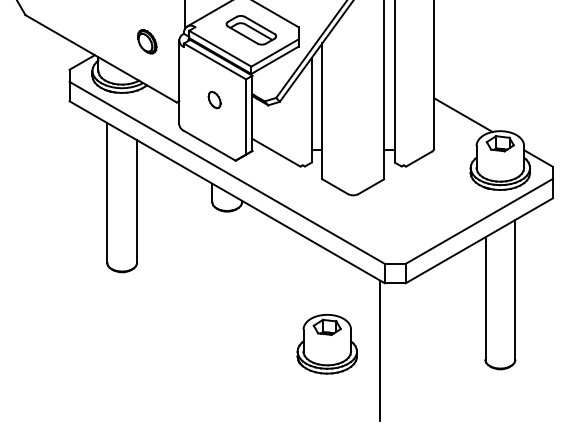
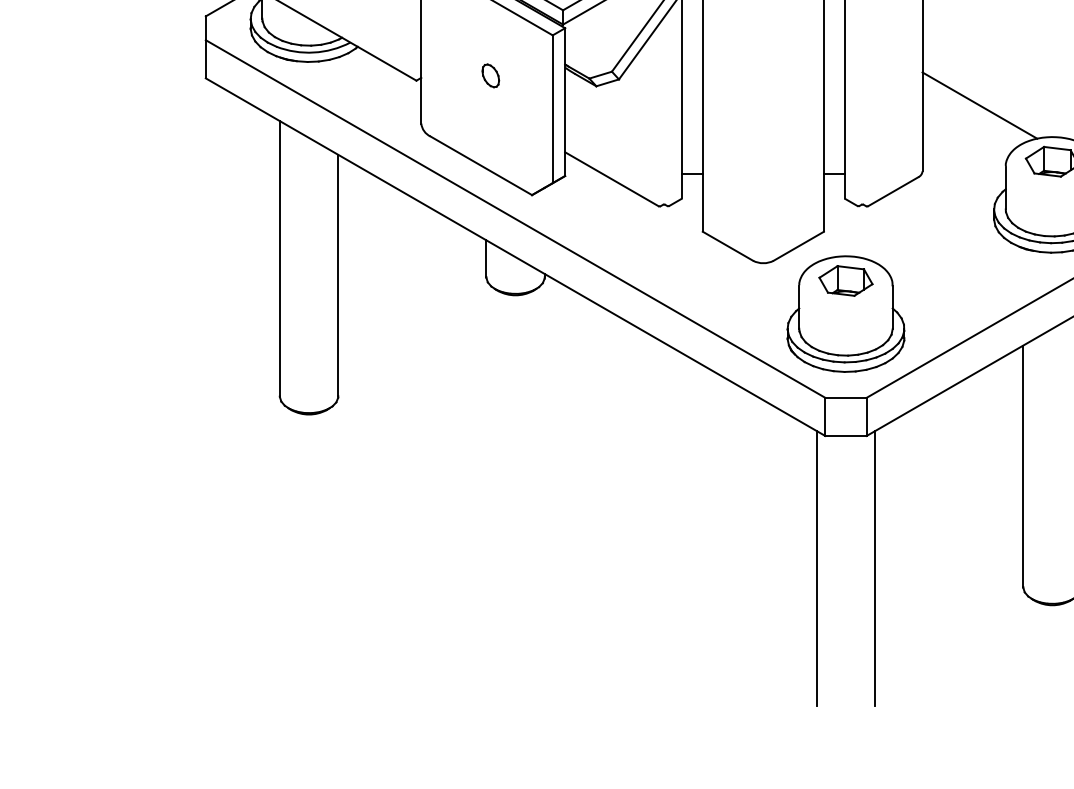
part: (214, 99) -> (490, 74), size x0.71
part: (326, 343) -> (844, 312), moved
line: (410, 350) -> (875, 568), added

